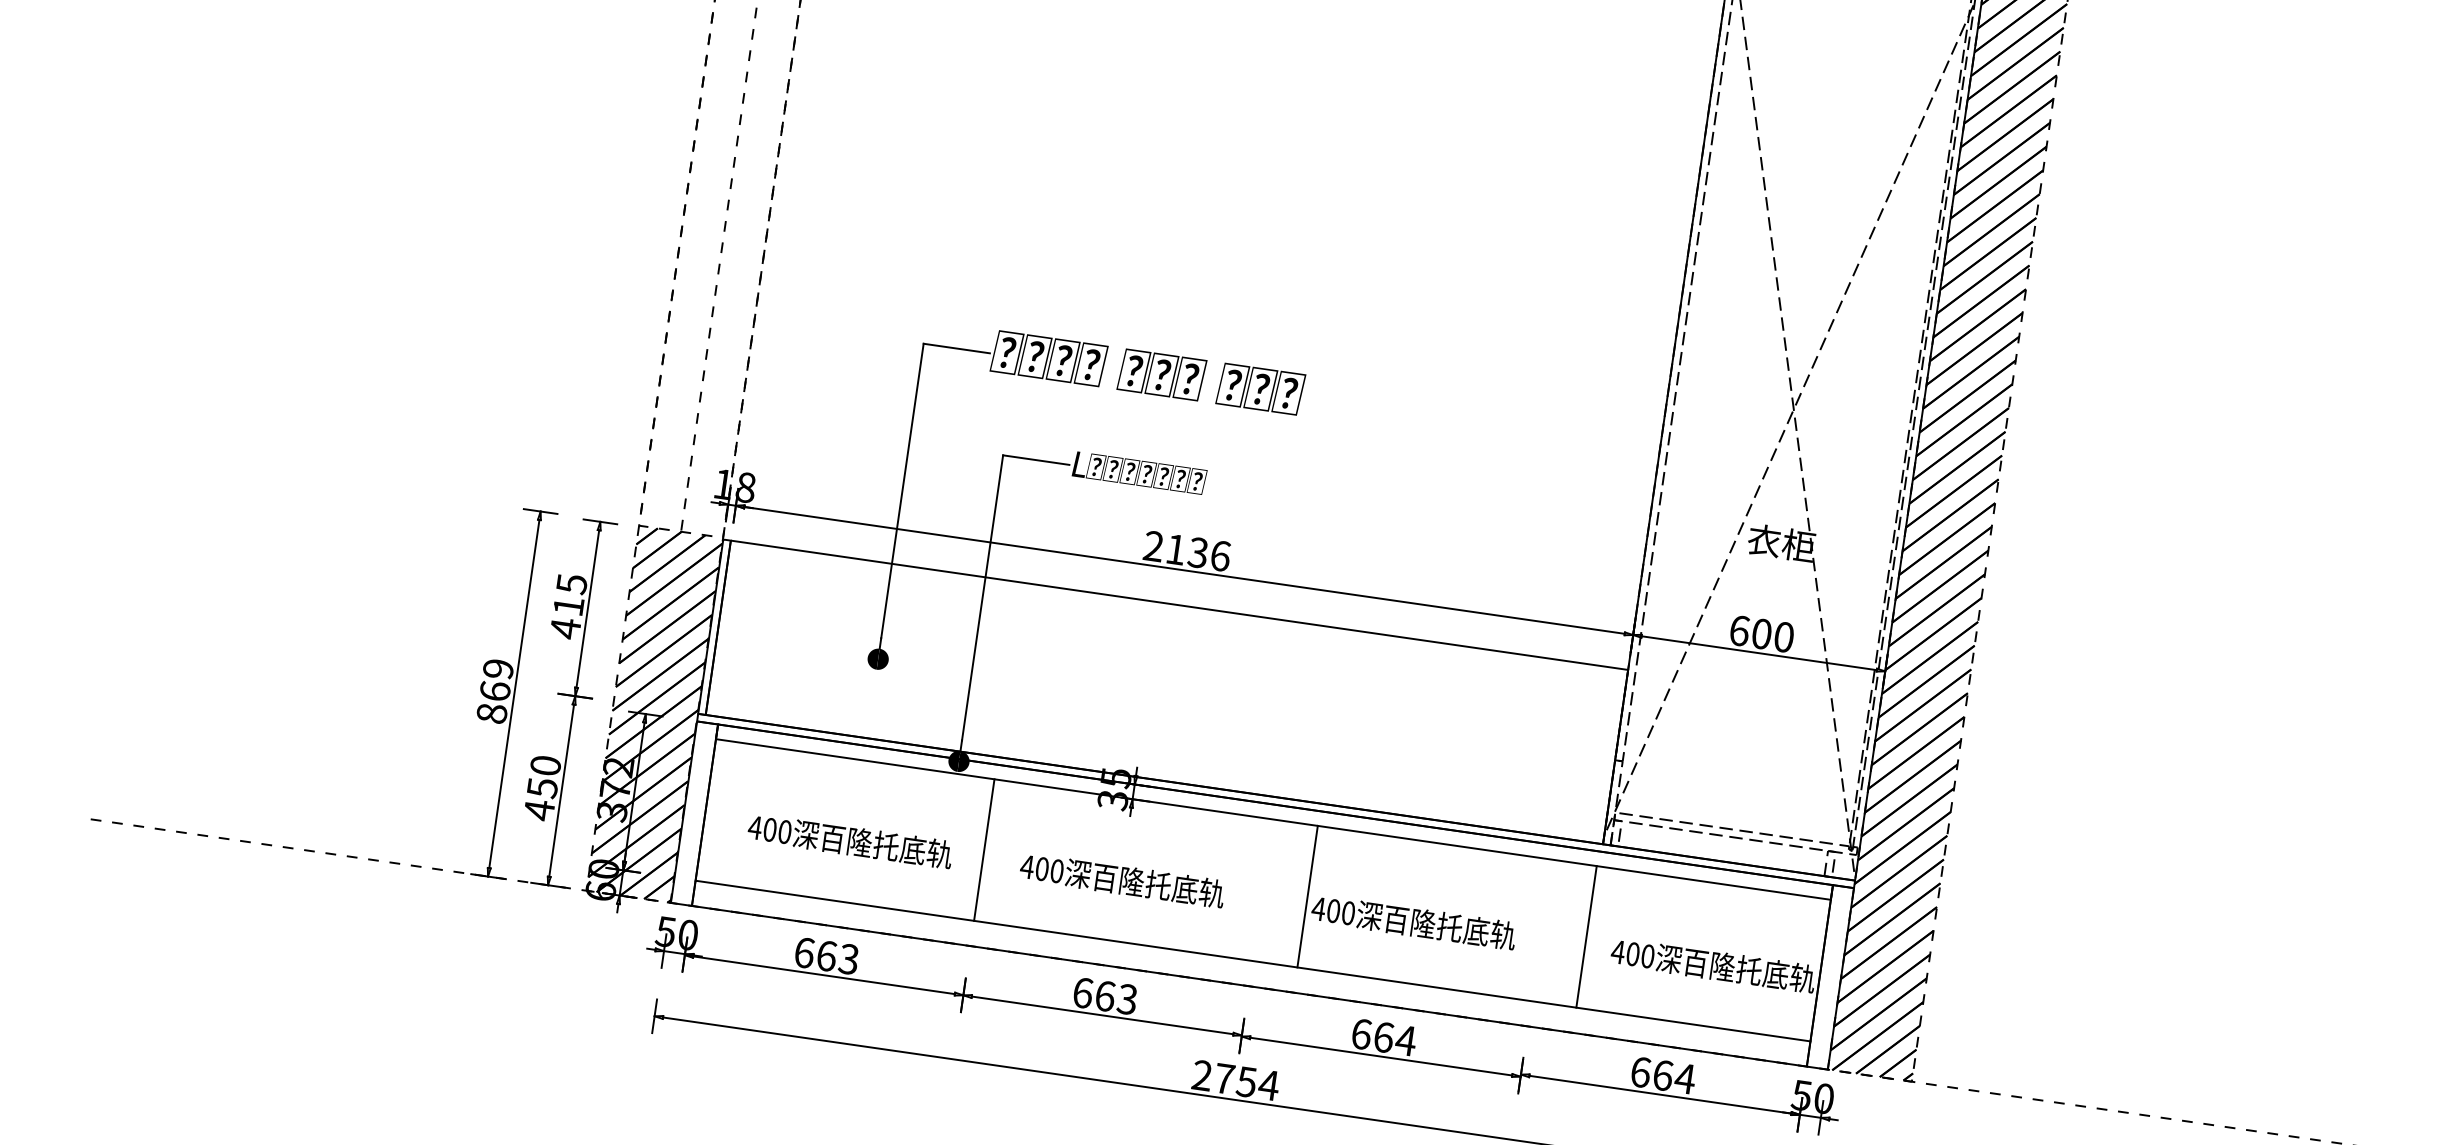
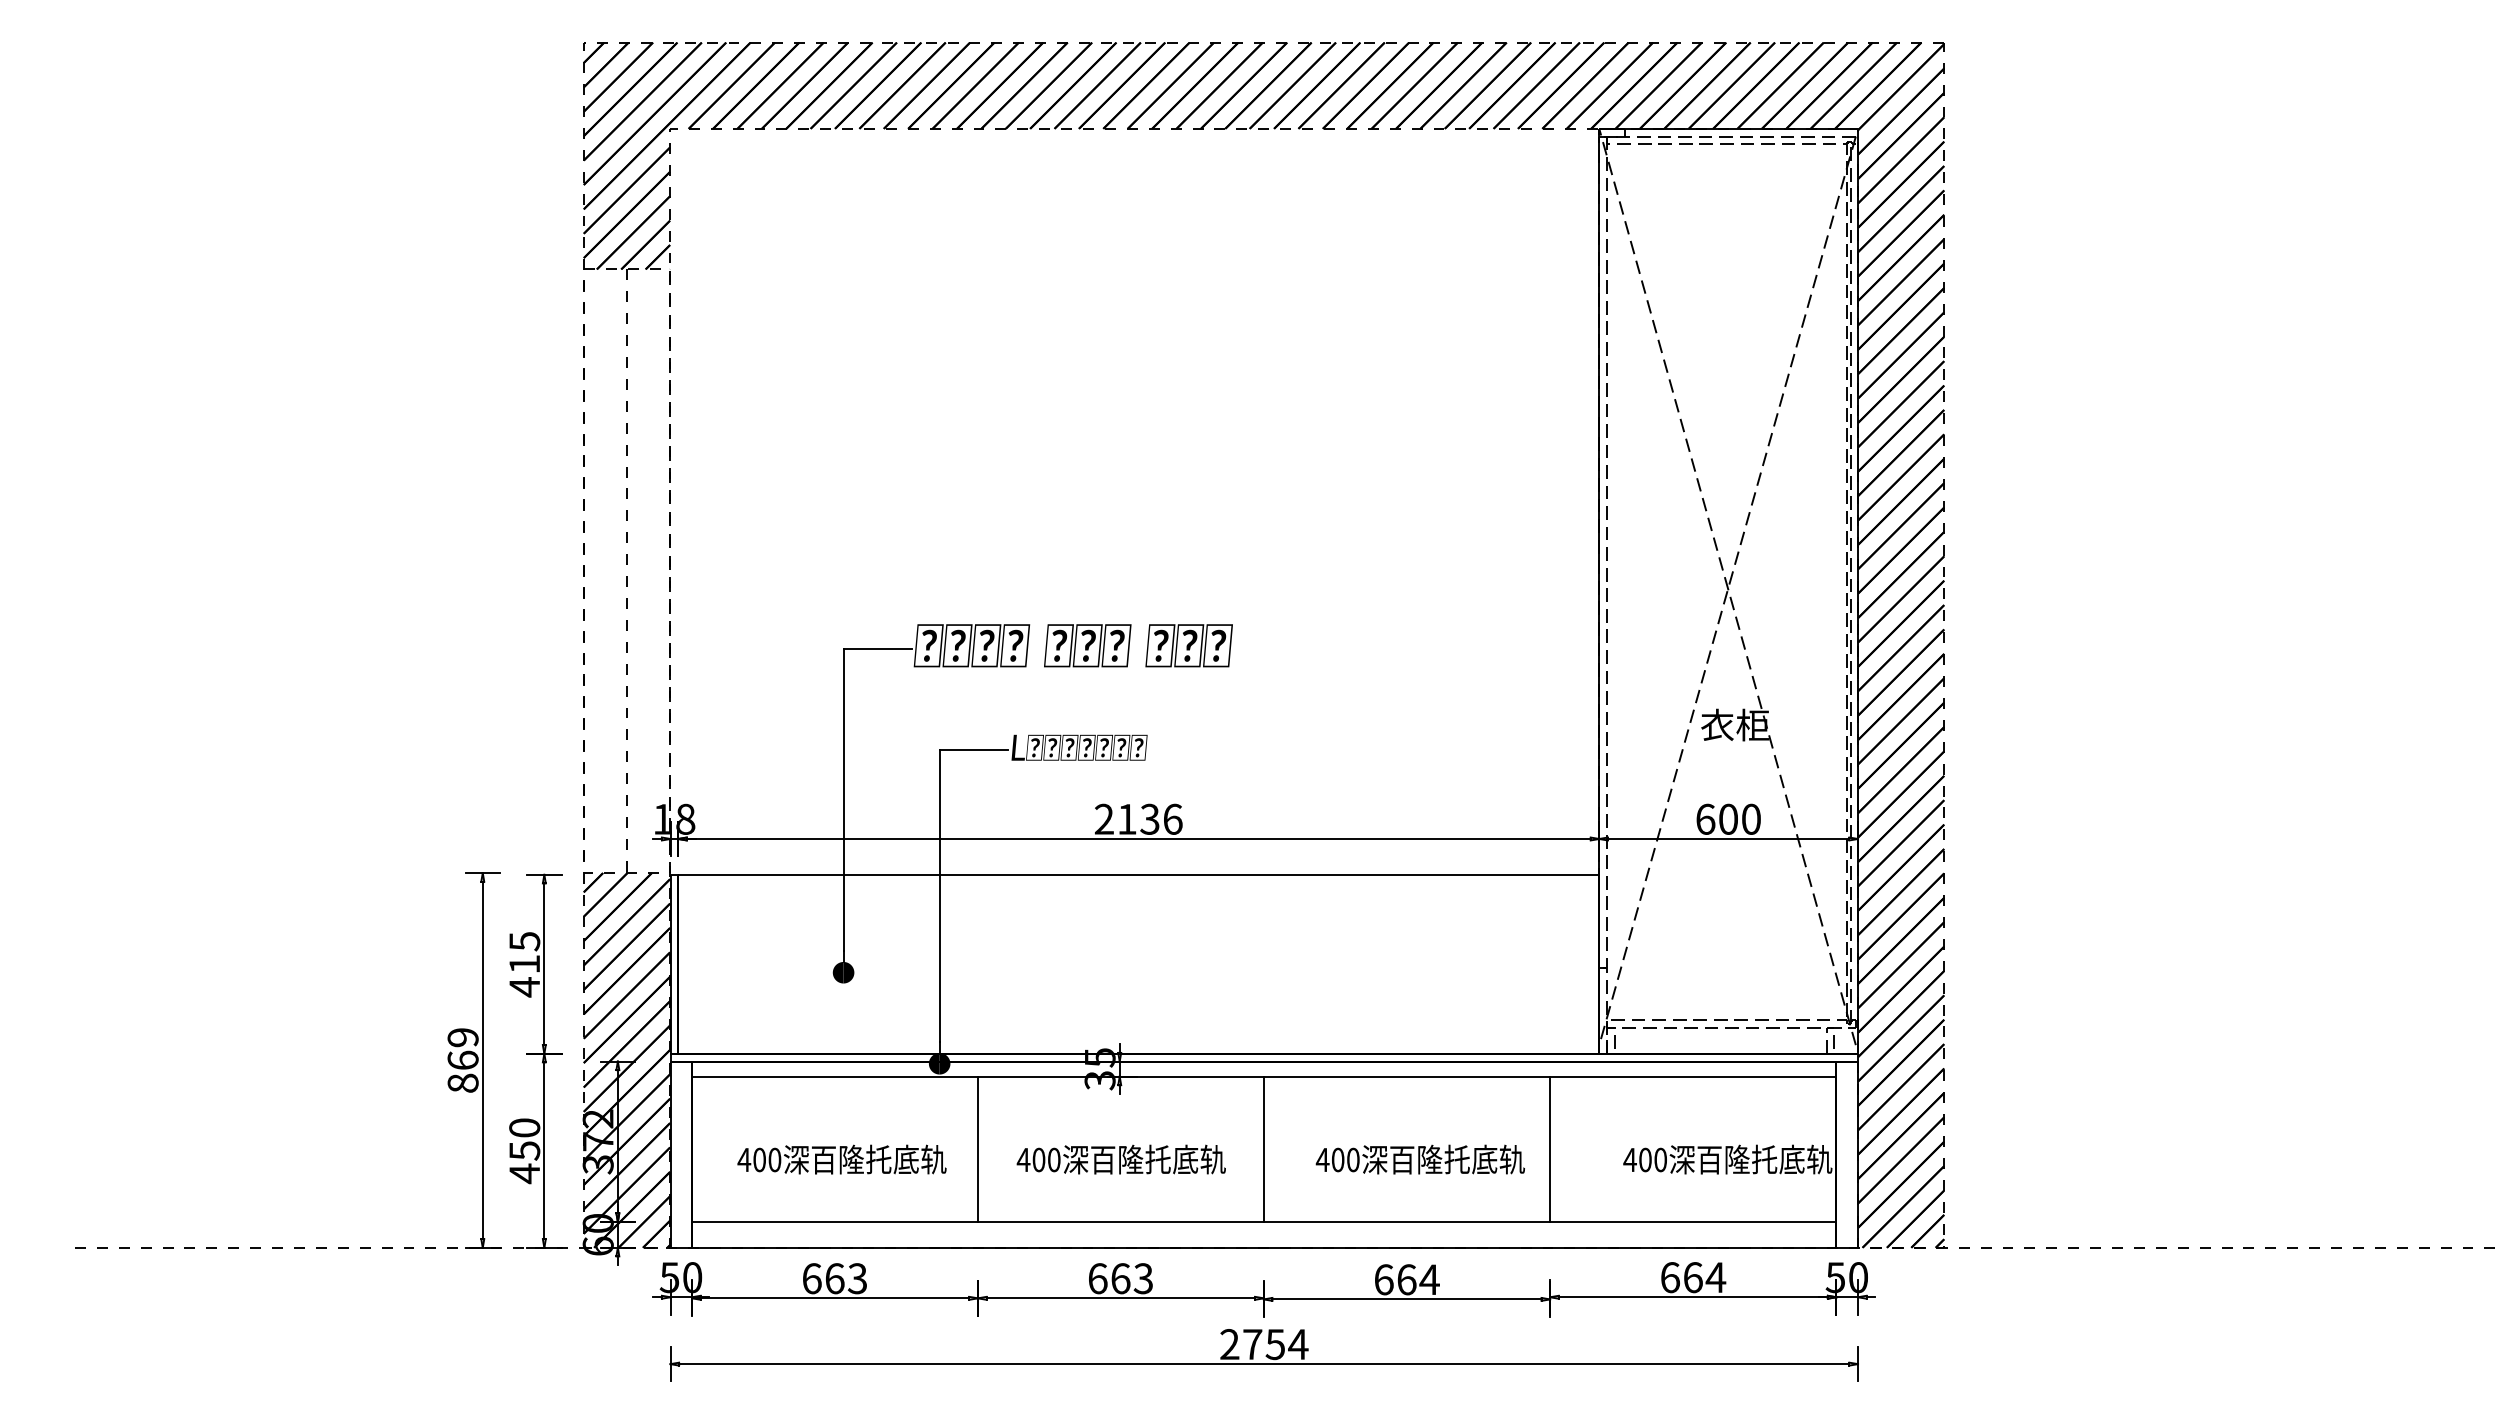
line: (1307, 895) -> (1263, 1148), moved
line: (1587, 936) -> (1550, 1148), moved

